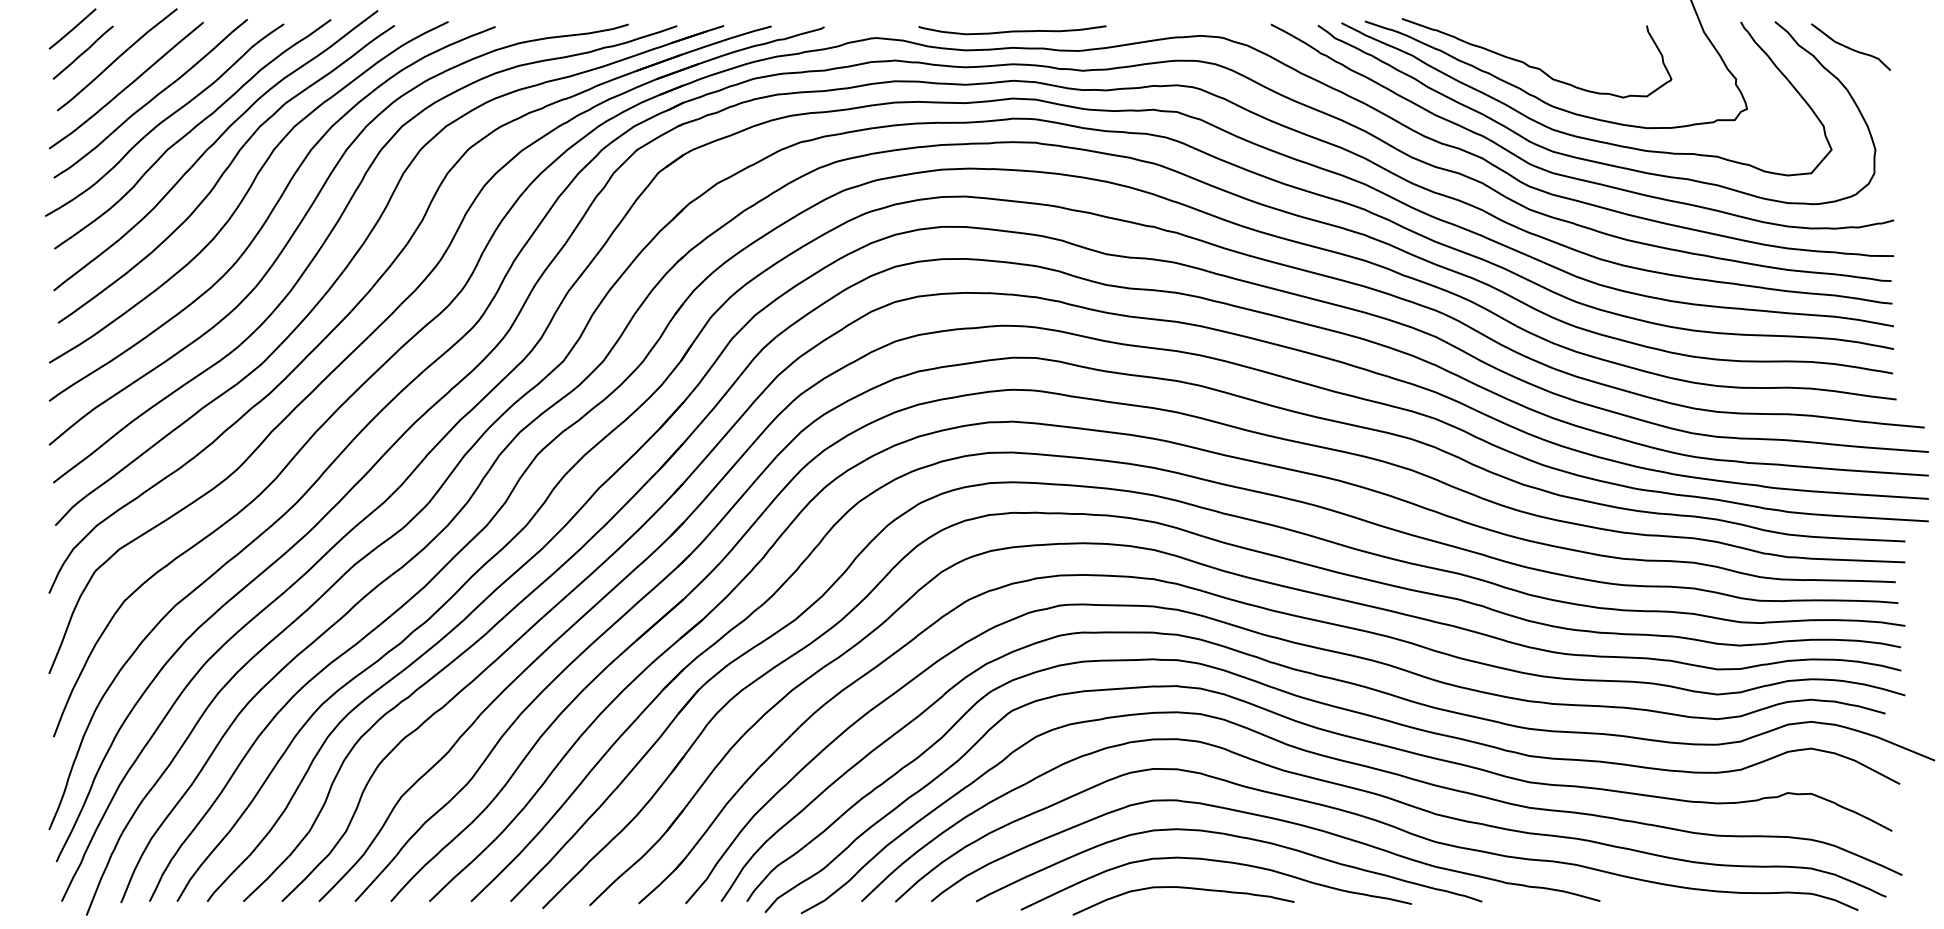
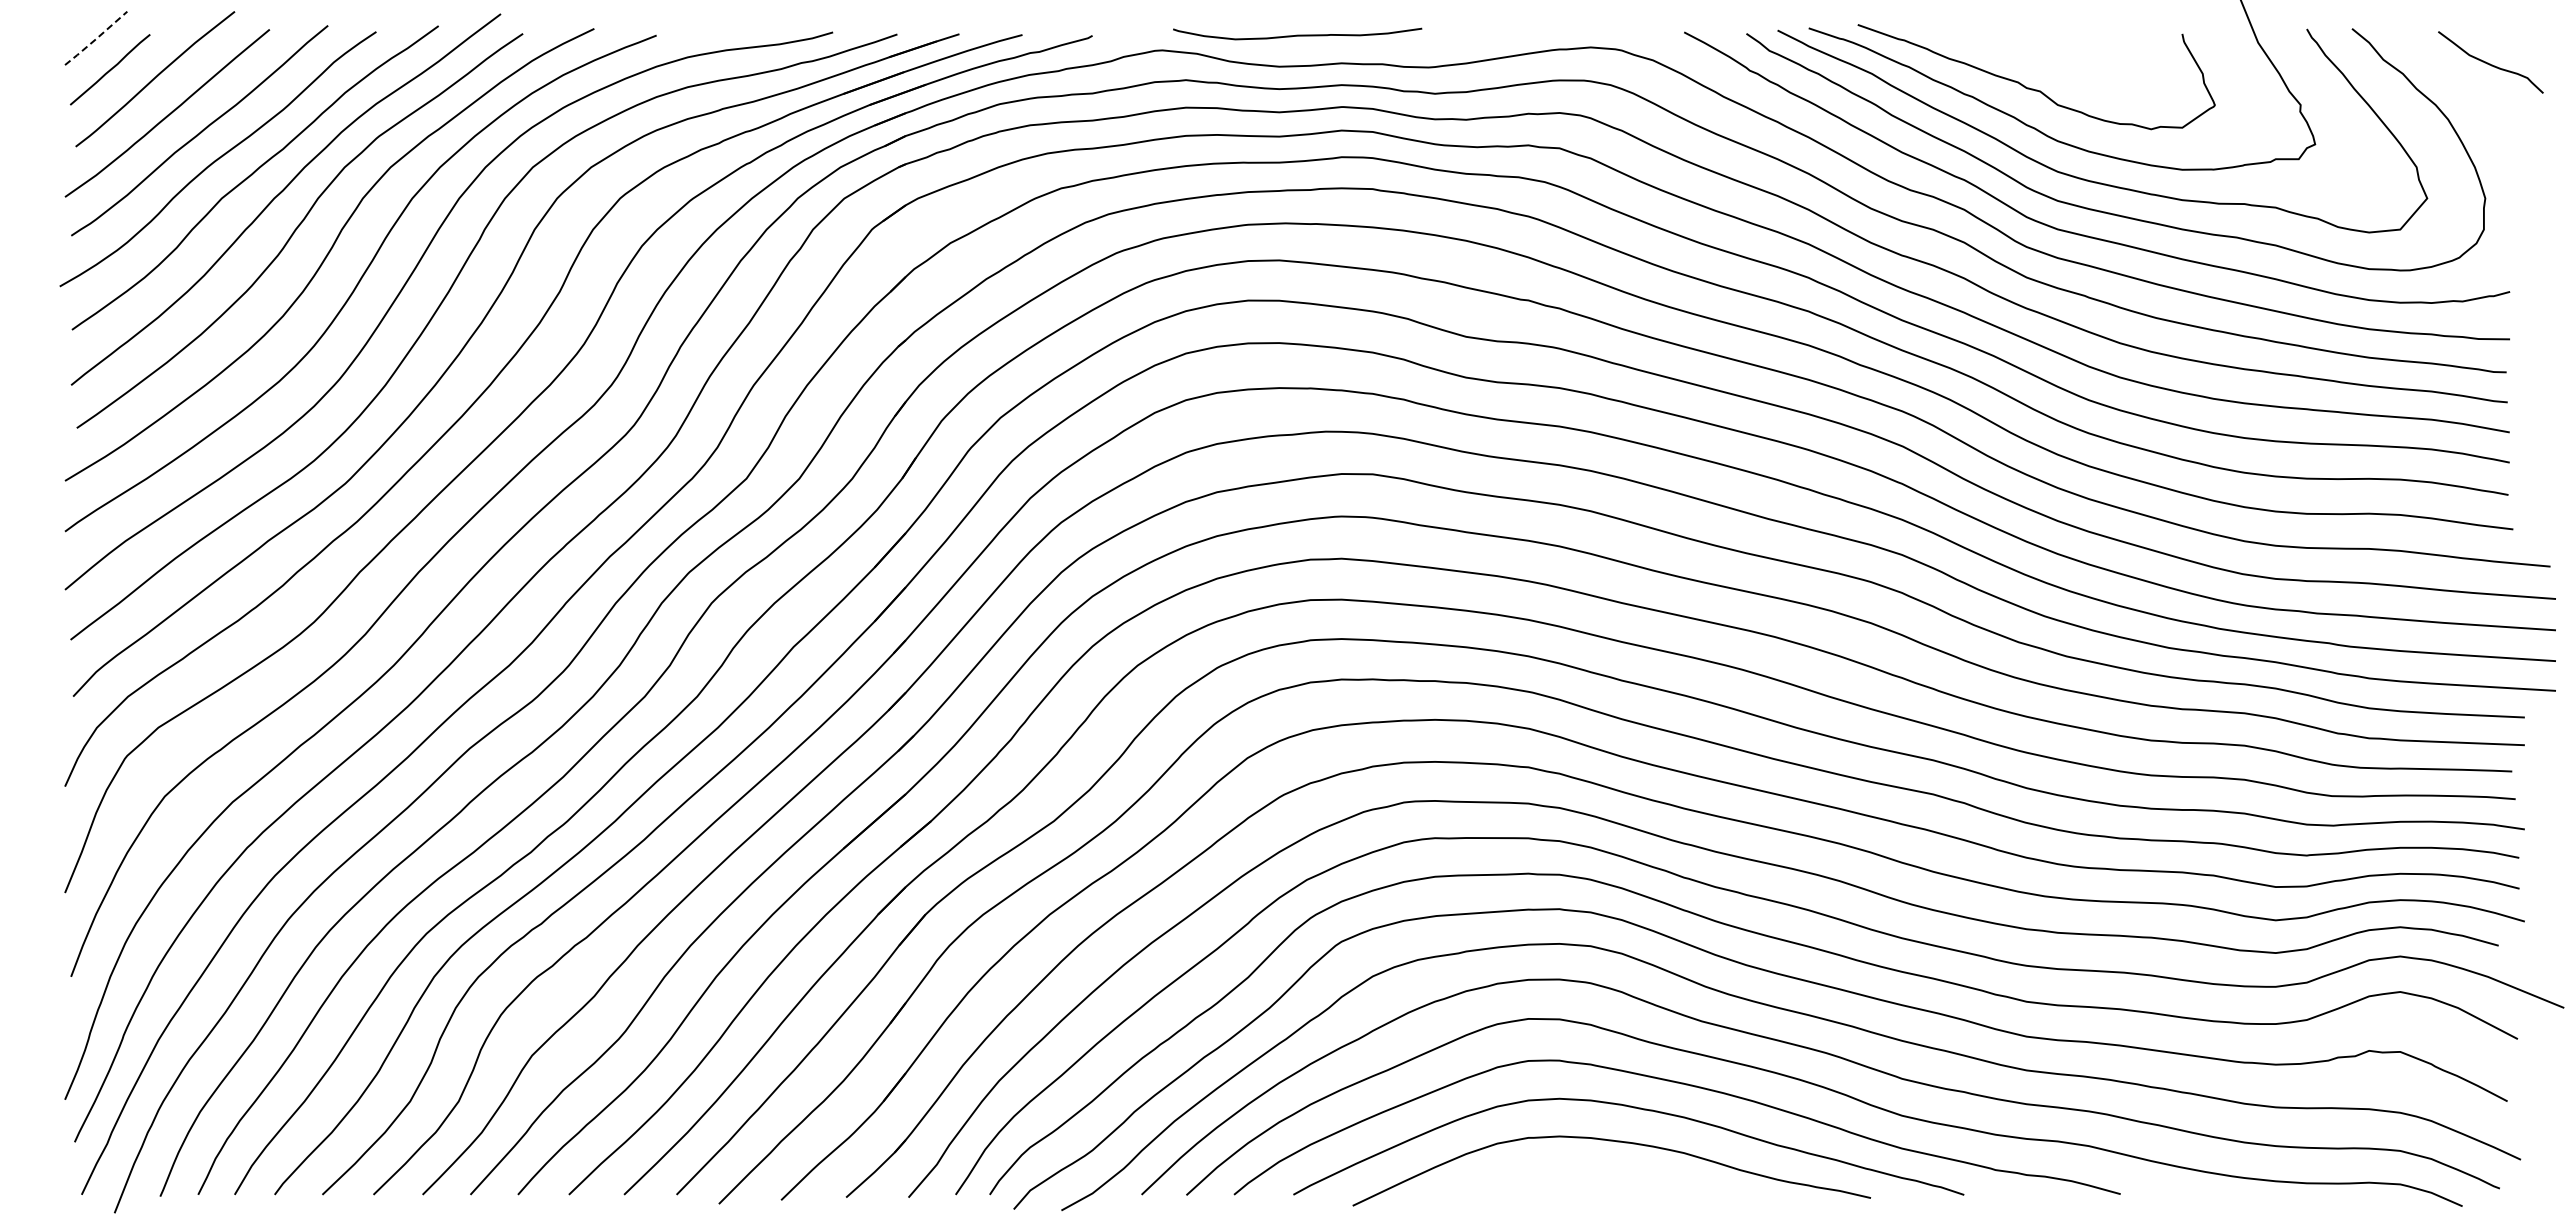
line: (72, 29) -> (96, 39), solid -> dashed
curve: (1012, 30) -> (1297, 34), moved
curve: (1850, 47) -> (2490, 63), moved
curve: (1183, 888) -> (1568, 1177), removed

